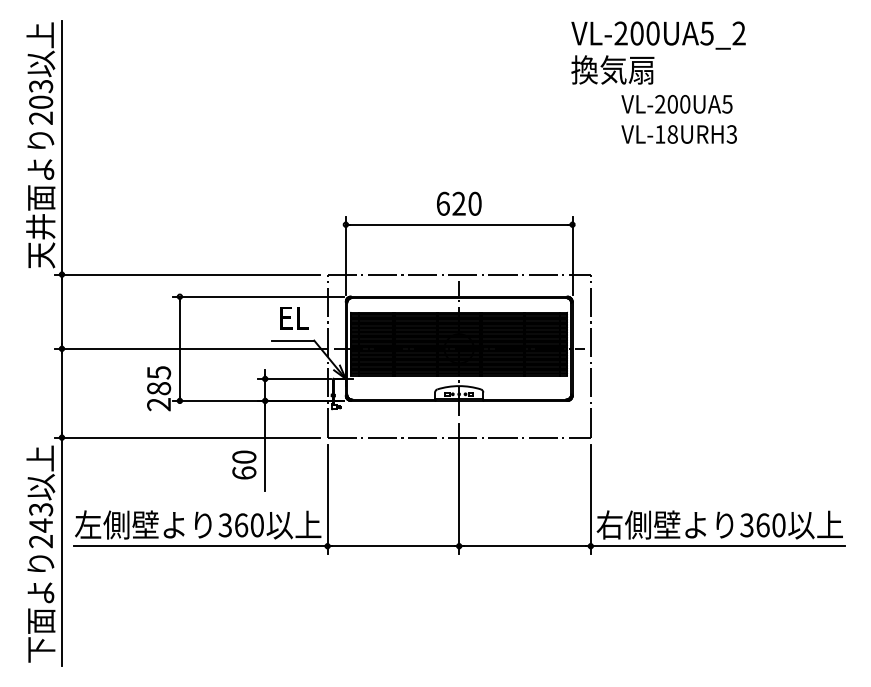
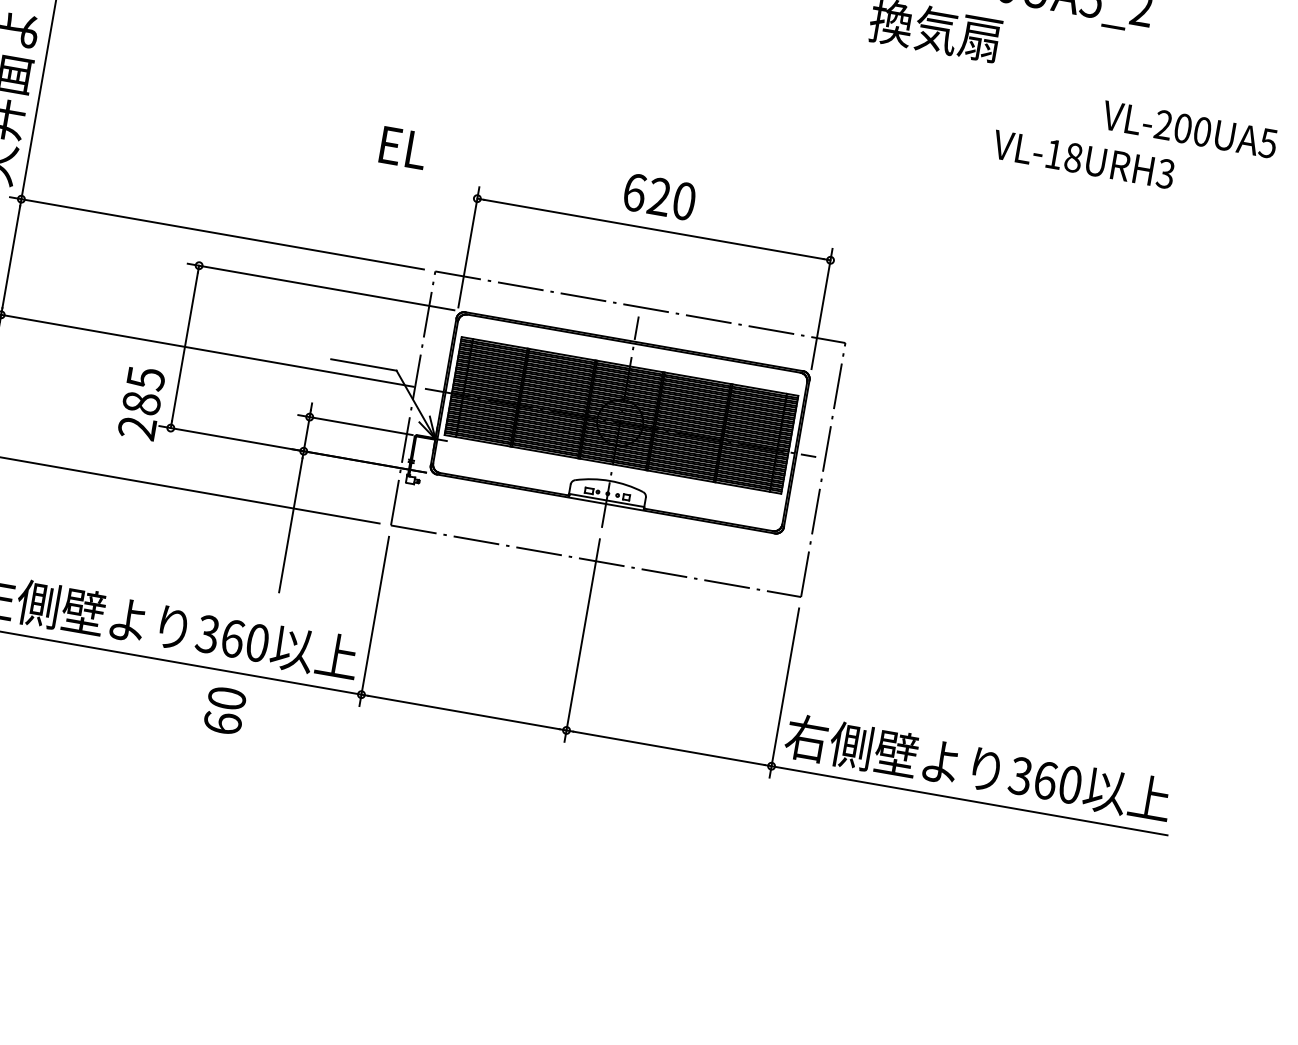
text: (676, 104) -> (1188, 129), moved
text: (678, 134) -> (1082, 159), moved
text: (294, 318) -> (403, 148), moved
text: (244, 464) -> (225, 709), moved

